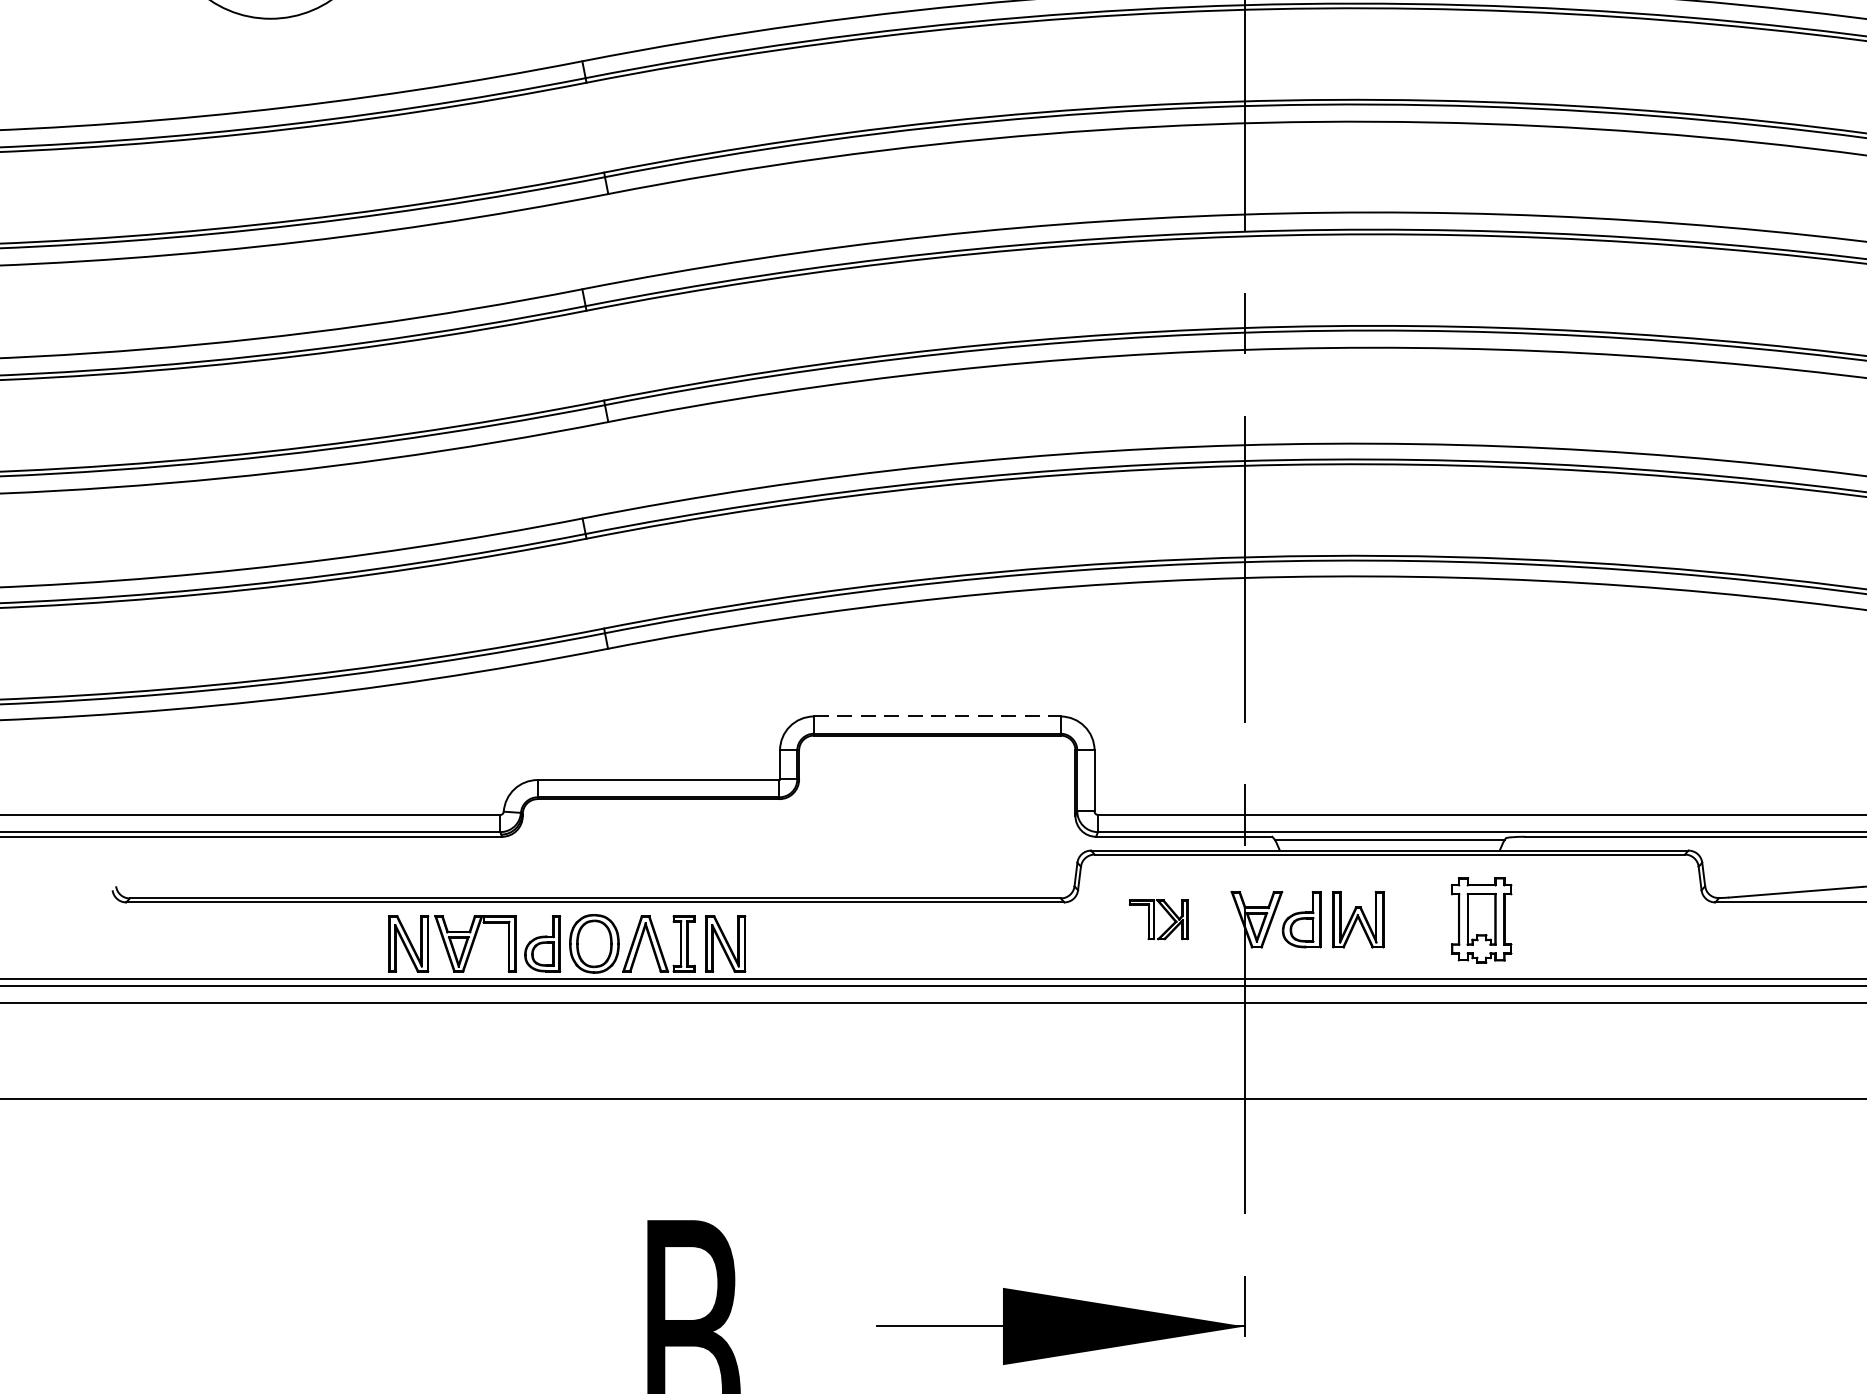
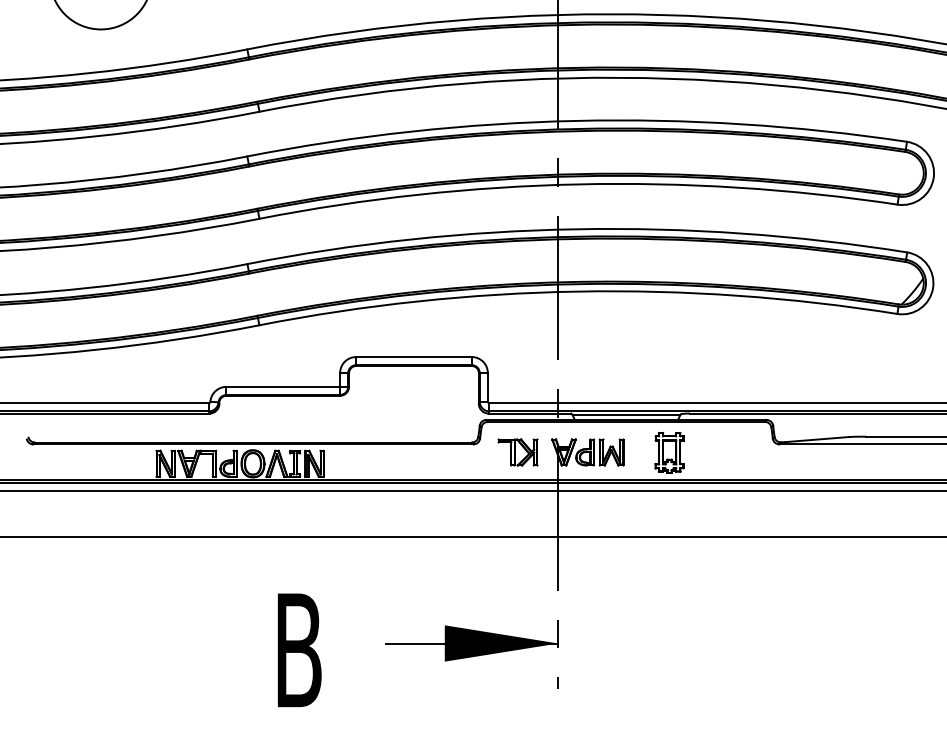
line: (936, 717) -> (413, 357), dashed -> solid
part: (1157, 919) -> (517, 452), size x1.43

